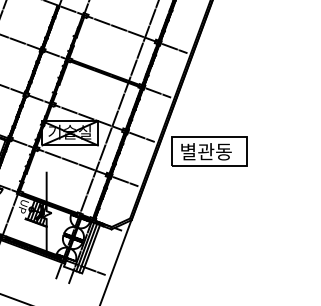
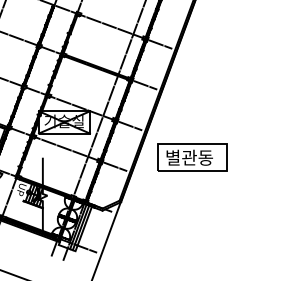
part: (209, 151) -> (192, 157), moved

